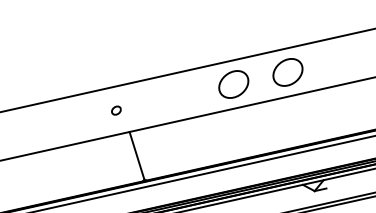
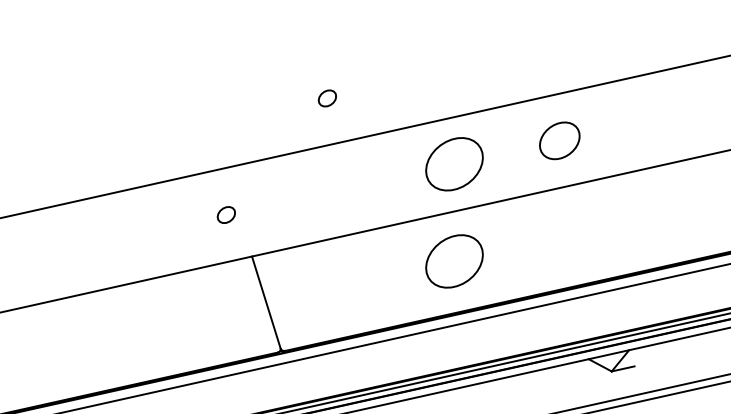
part: (168, 50) -> (327, 98), added
part: (287, 72) -> (558, 140), size x0.7
part: (233, 134) -> (453, 261), added

